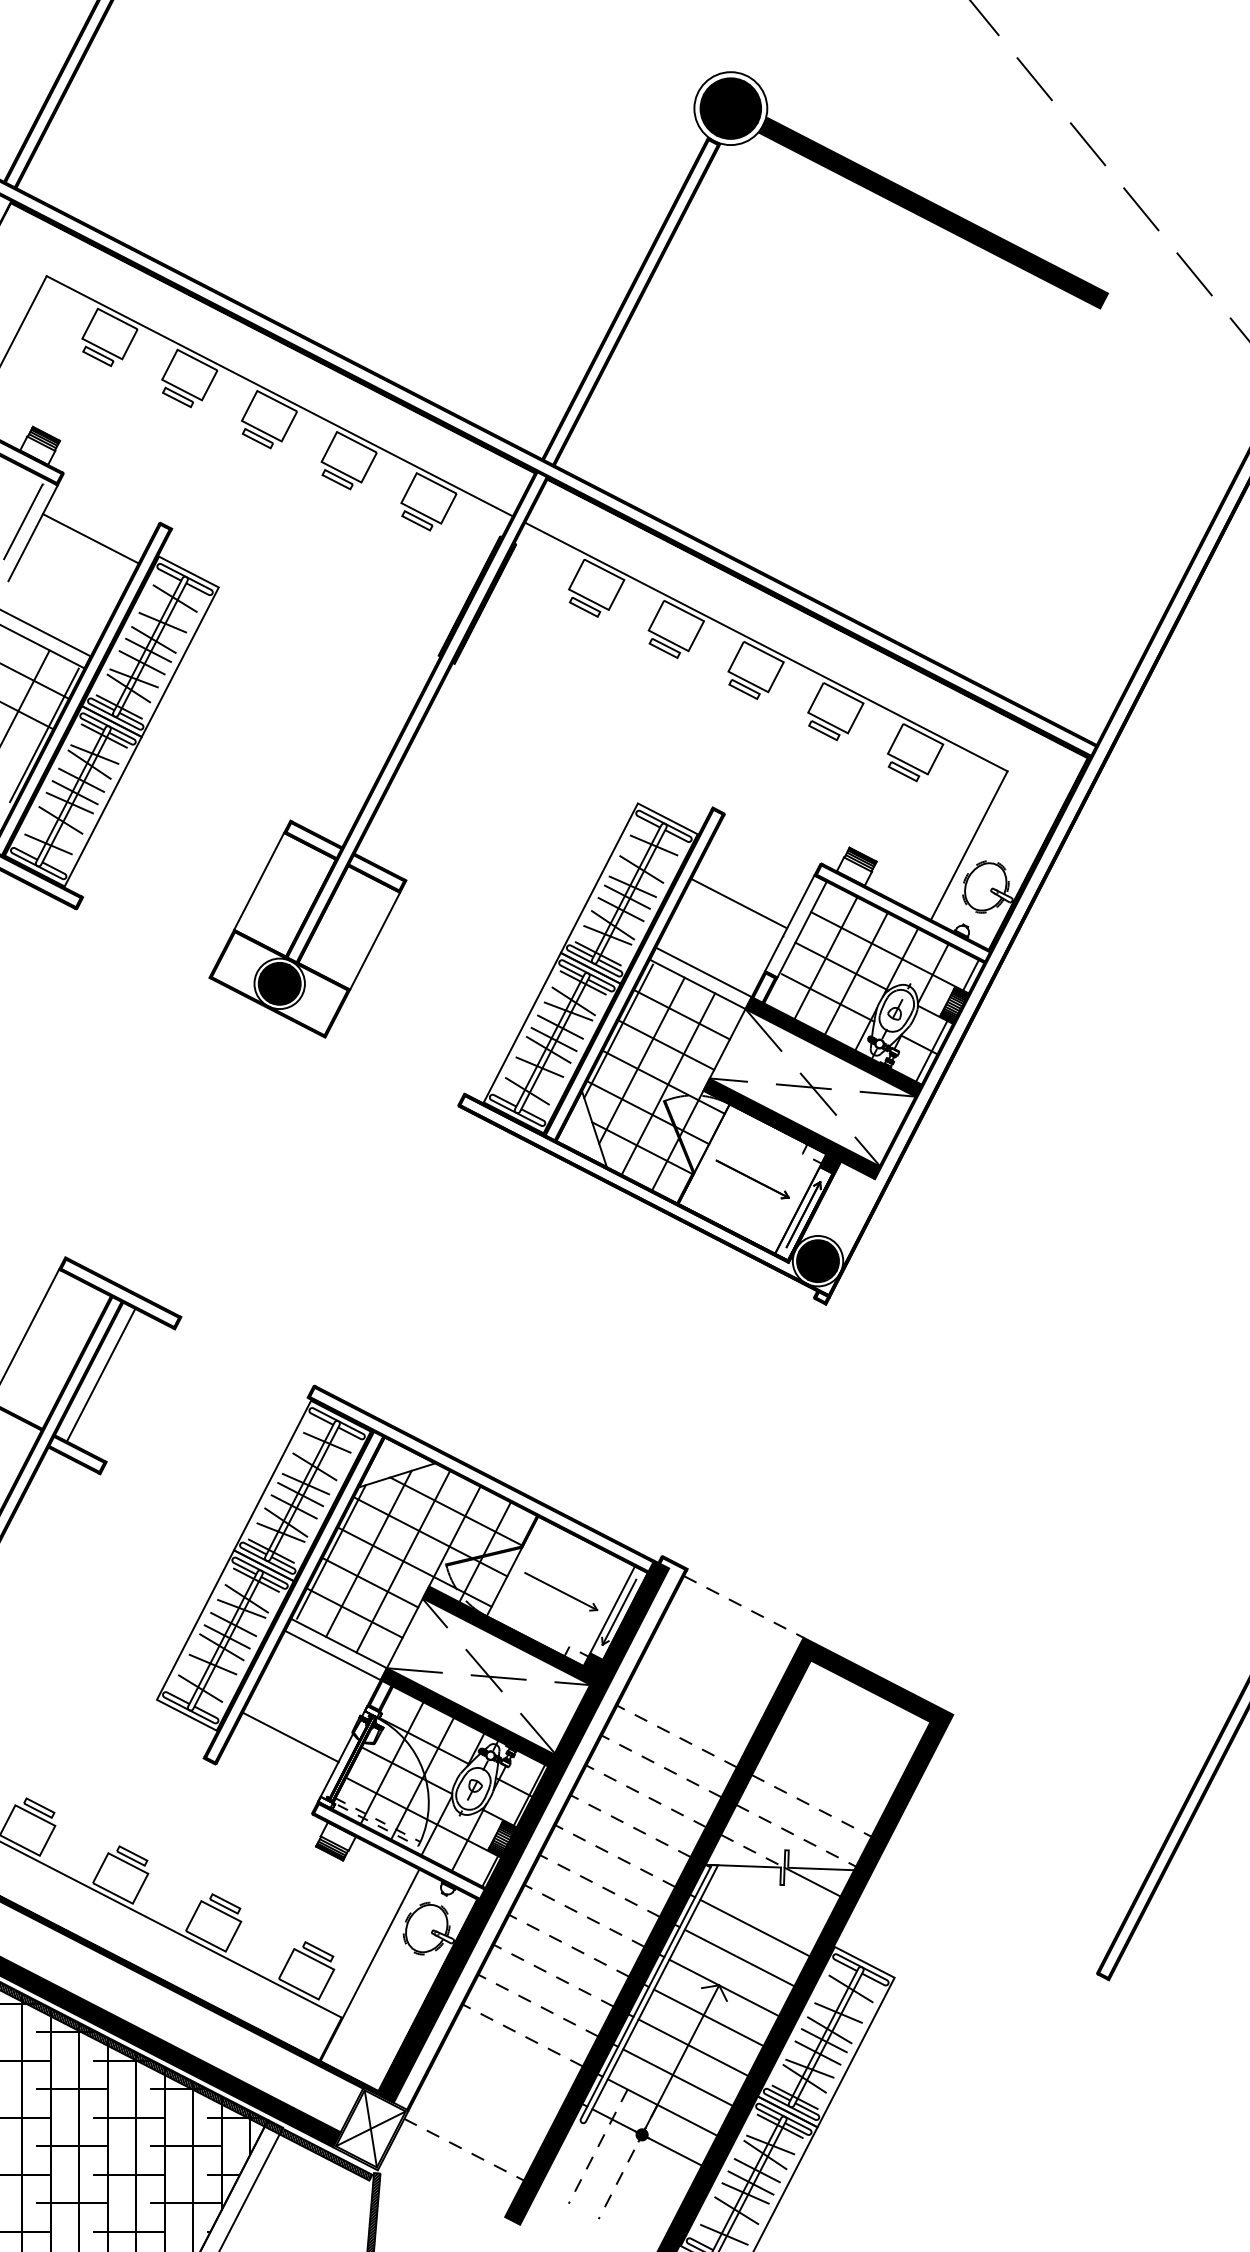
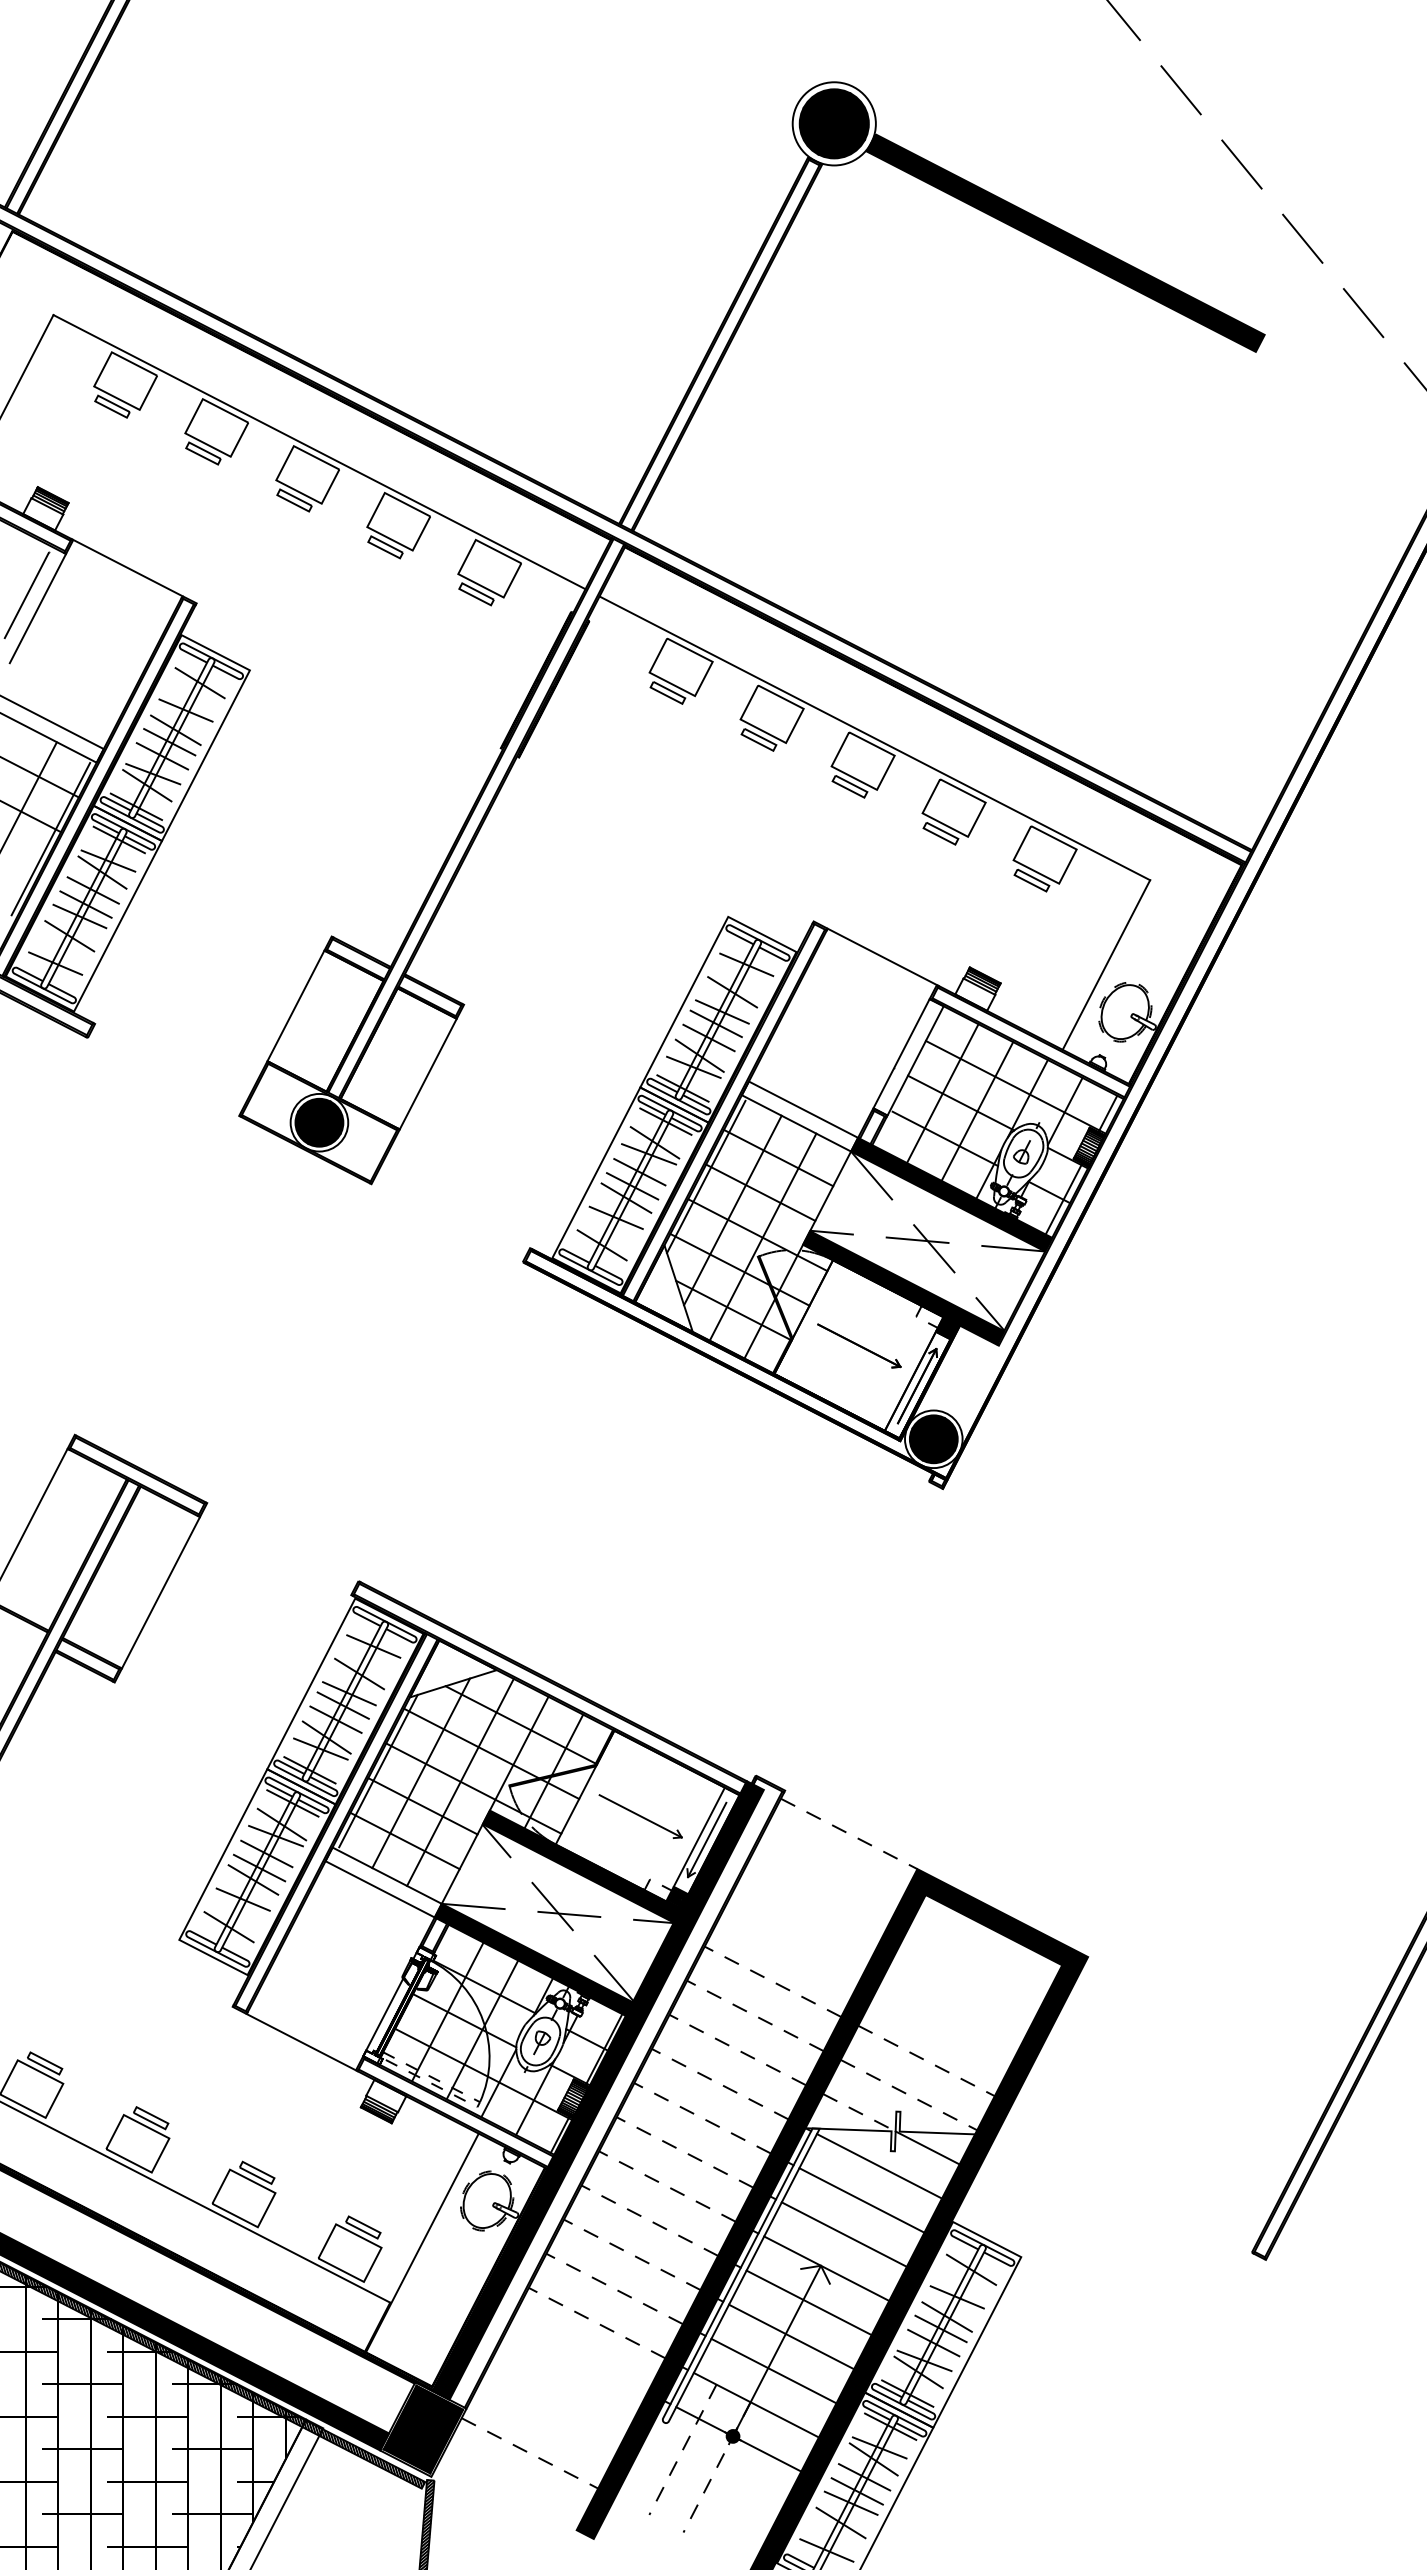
line: (90, 538) -> (127, 567), moved
line: (738, 903) -> (881, 956), moved
line: (100, 1375) -> (160, 1592), moved
line: (290, 1737) -> (300, 2042), moved
line: (770, 1897) -> (879, 2165), added
fill: (370, 2128) -> (423, 2429), added

